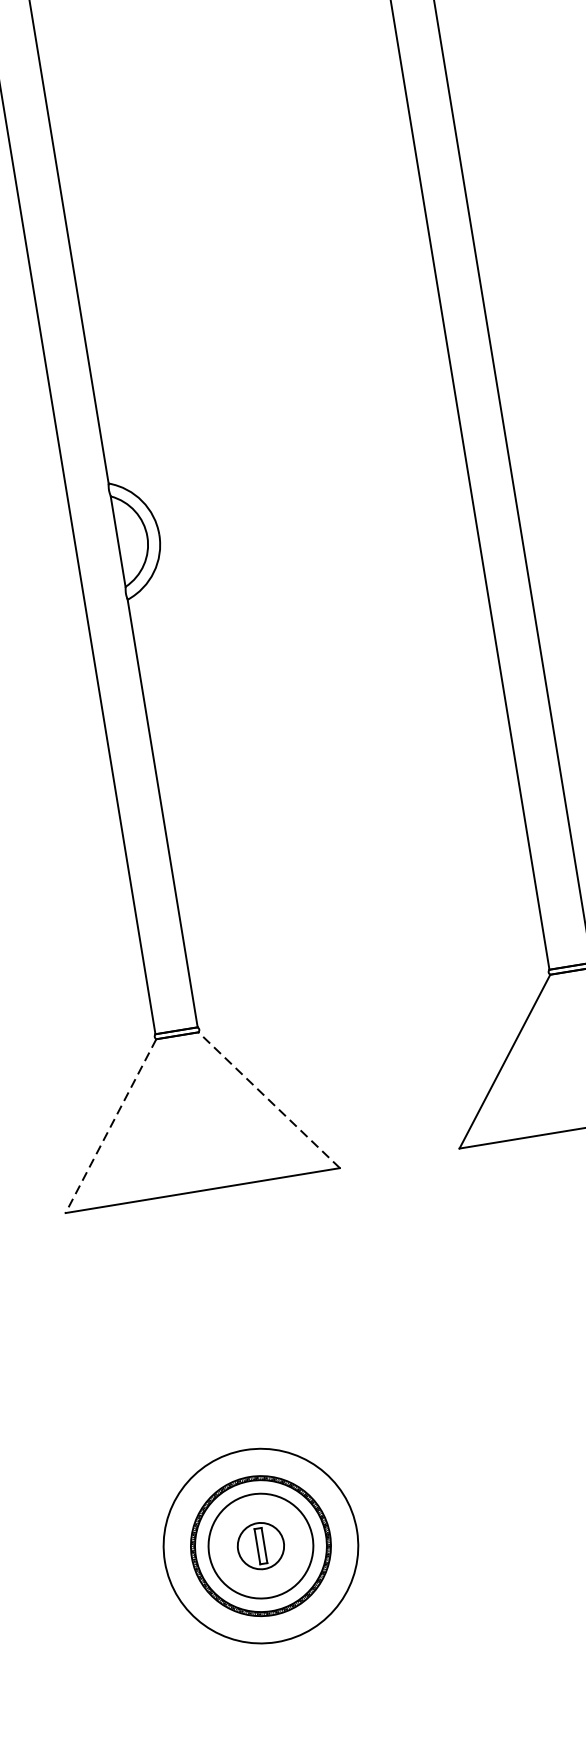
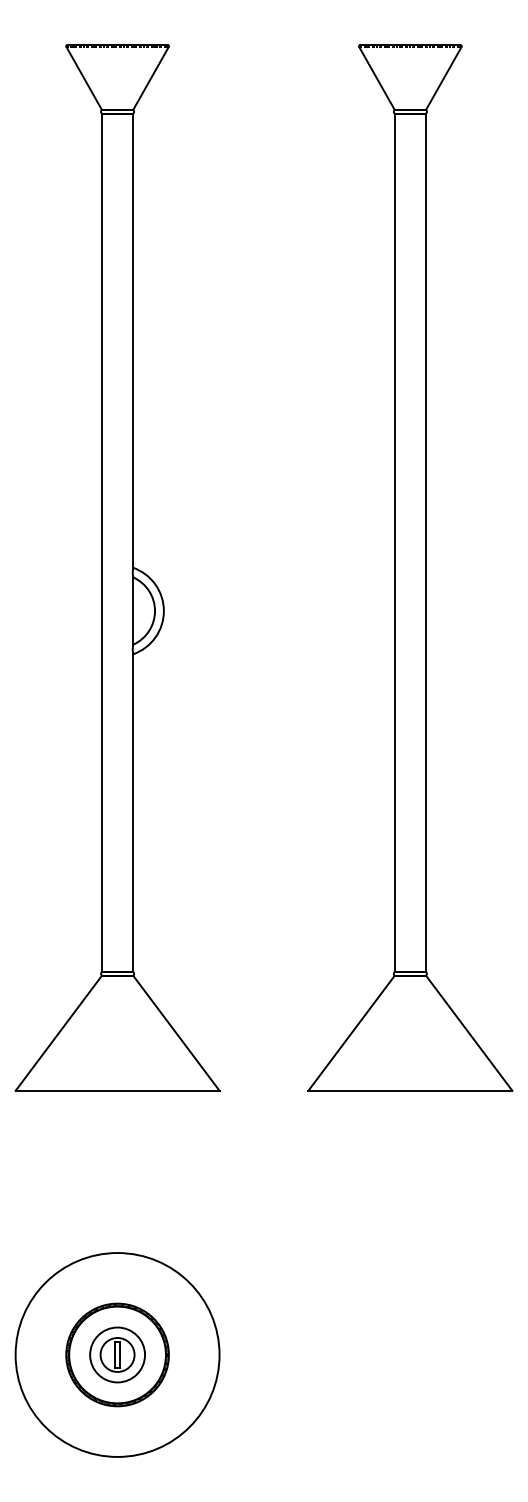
line: (269, 1100) -> (176, 1033), dashed -> solid
line: (110, 1126) -> (58, 1033), dashed -> solid
circle: (260, 1545) -> (117, 1354), size x0.71
circle: (260, 1545) -> (117, 1354), size x1.43

